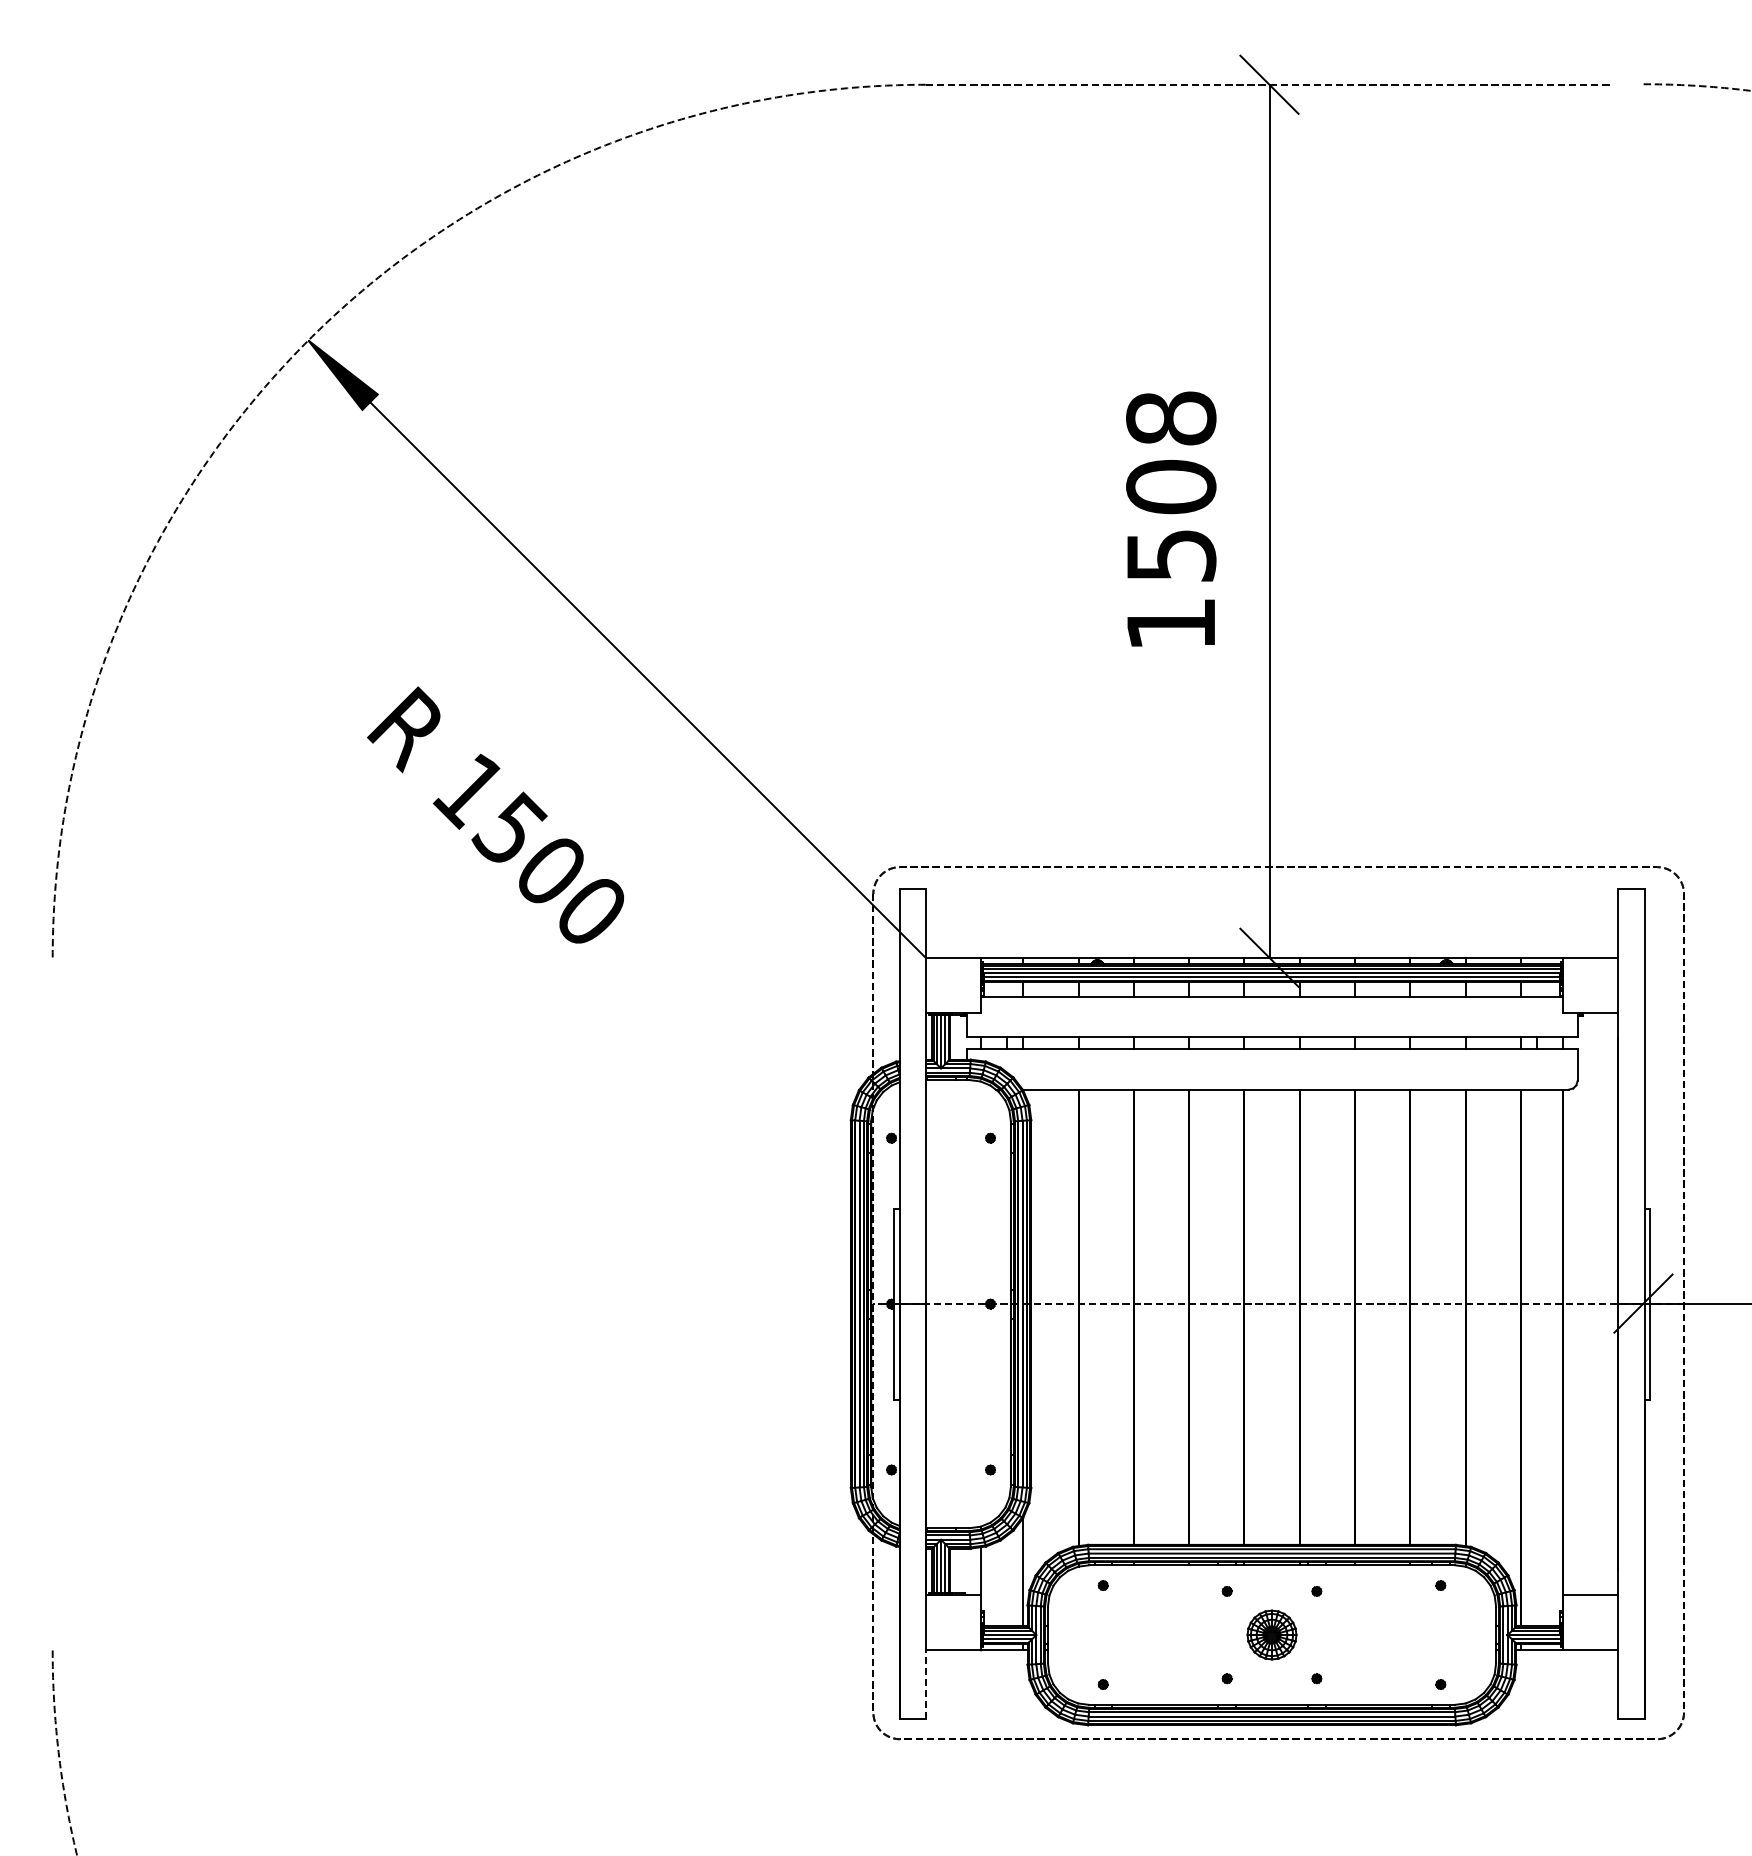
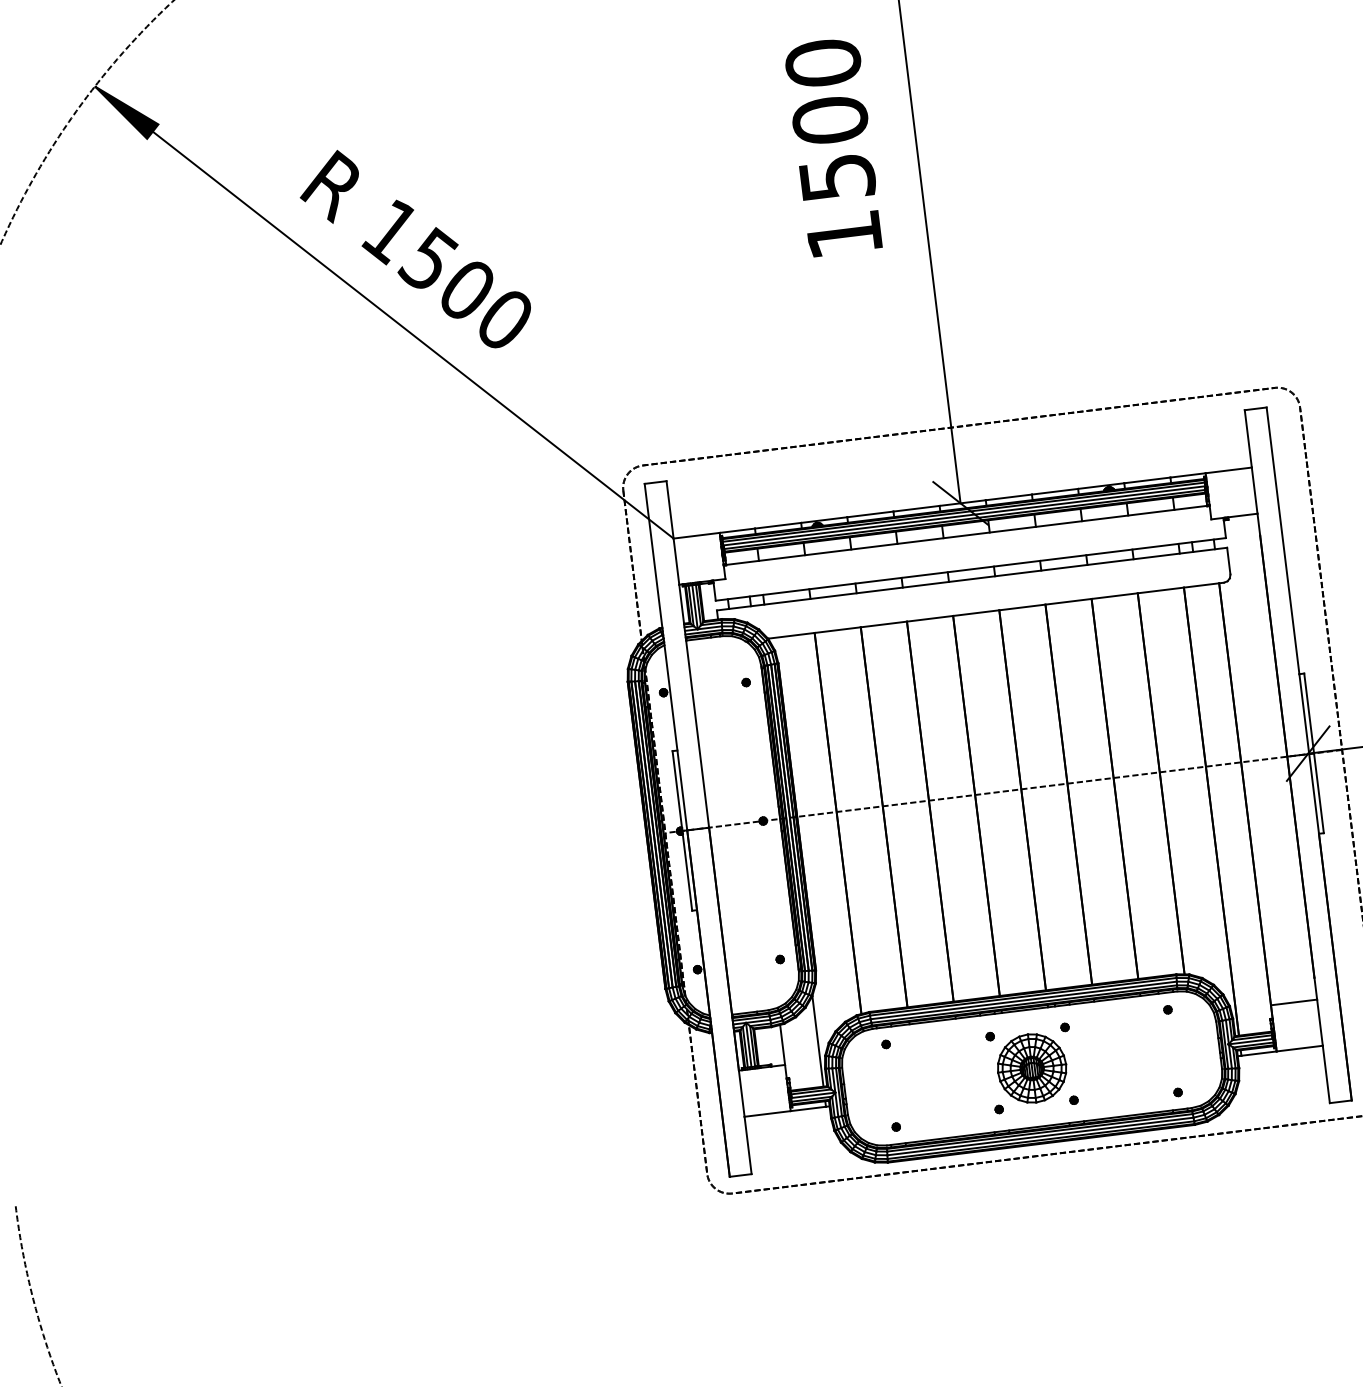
text: (1171, 418) -> (823, 63), 1508 -> 1500
text: (495, 814) -> (414, 248), moved
part: (1271, 1634) -> (1031, 1068), size x1.67
line: (925, 1684) -> (747, 1145), dashed -> solid

